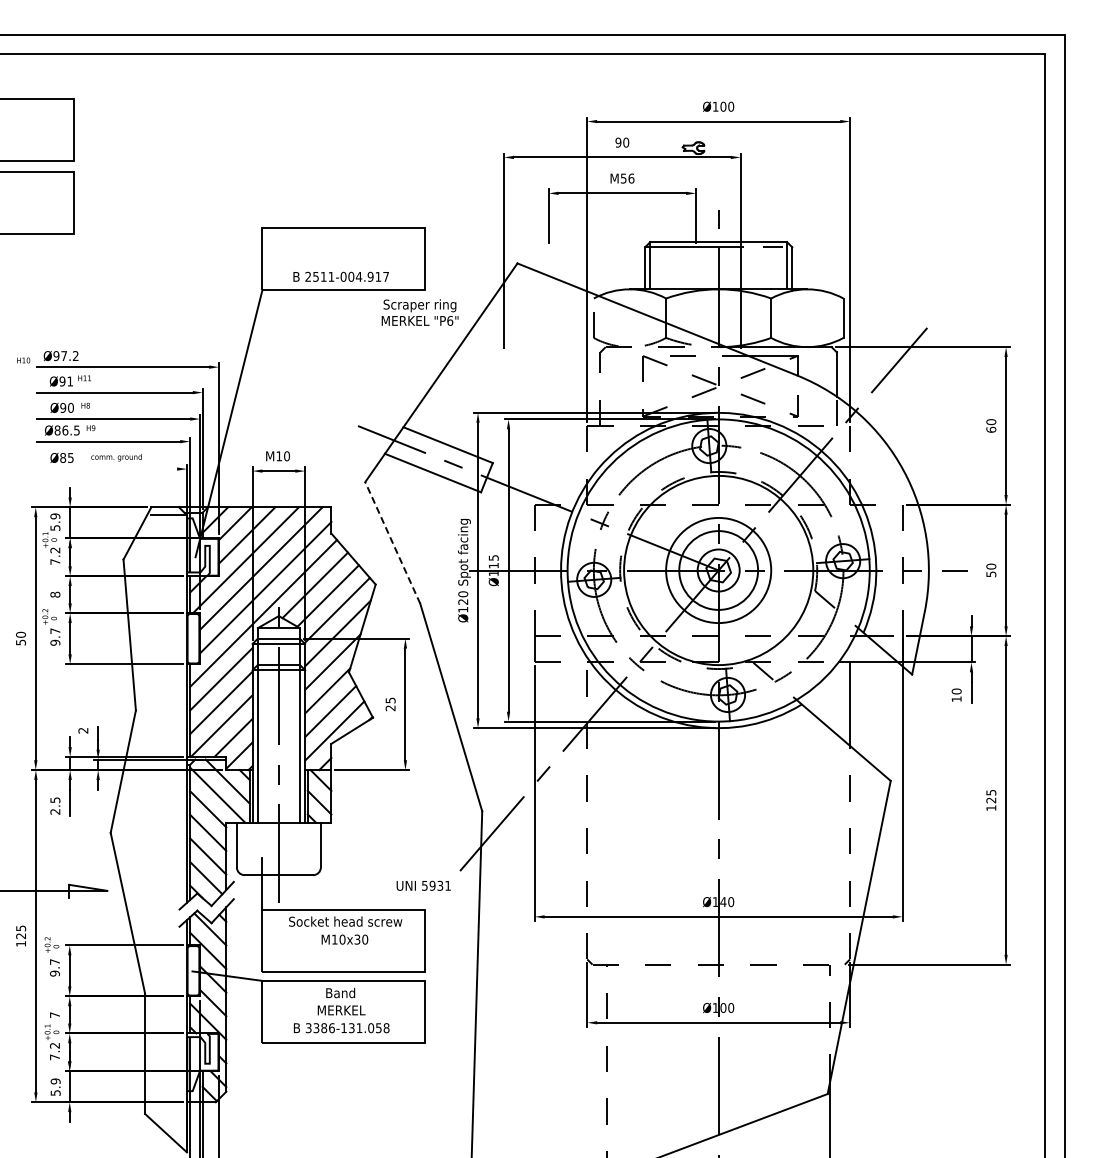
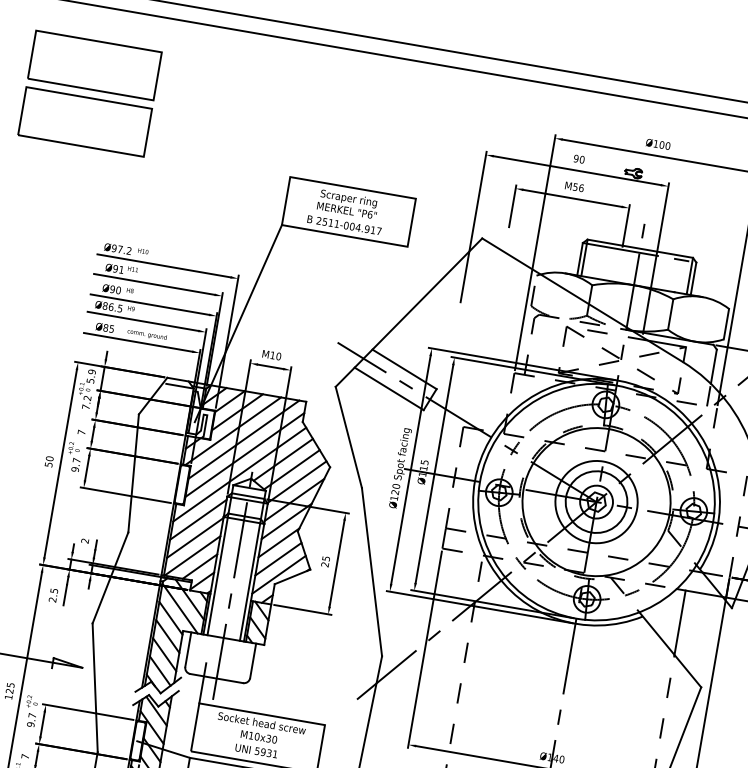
text: (419, 312) -> (347, 204), moved
text: (23, 360) -> (143, 251), moved
line: (106, 469) -> (137, 342), added
line: (392, 542) -> (348, 437), dashed -> solid
text: (55, 594) -> (81, 432), 8 -> 7
text: (423, 885) -> (256, 750), moved

